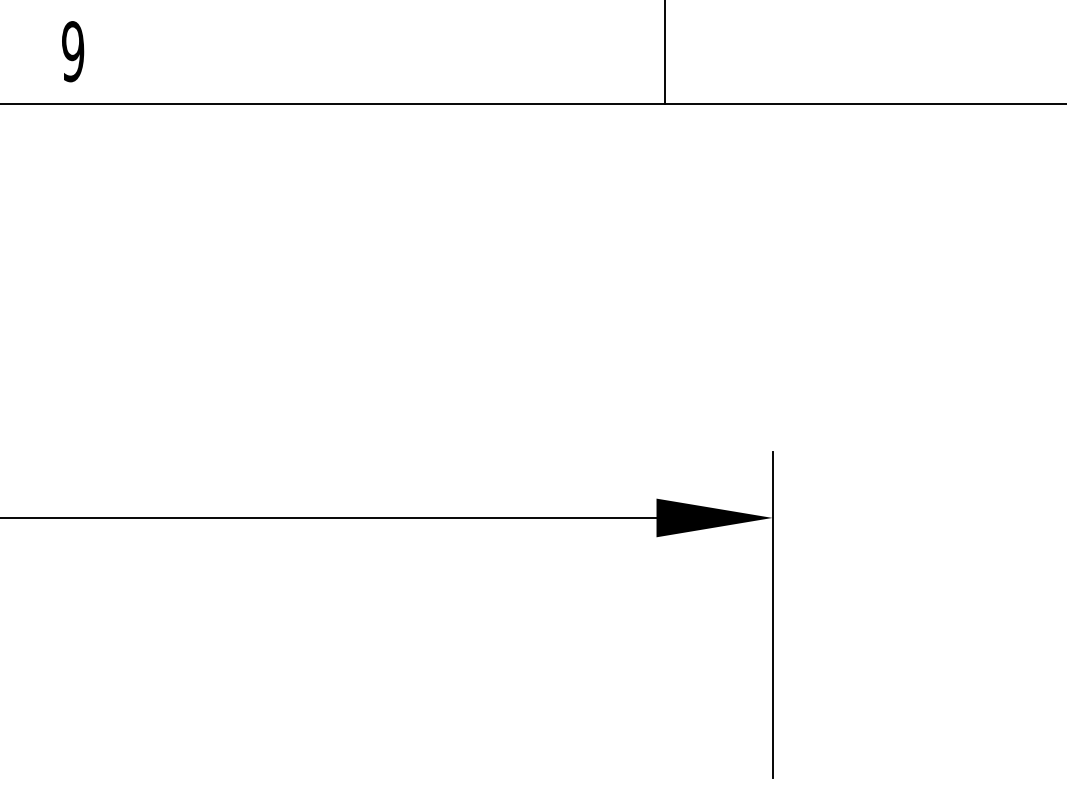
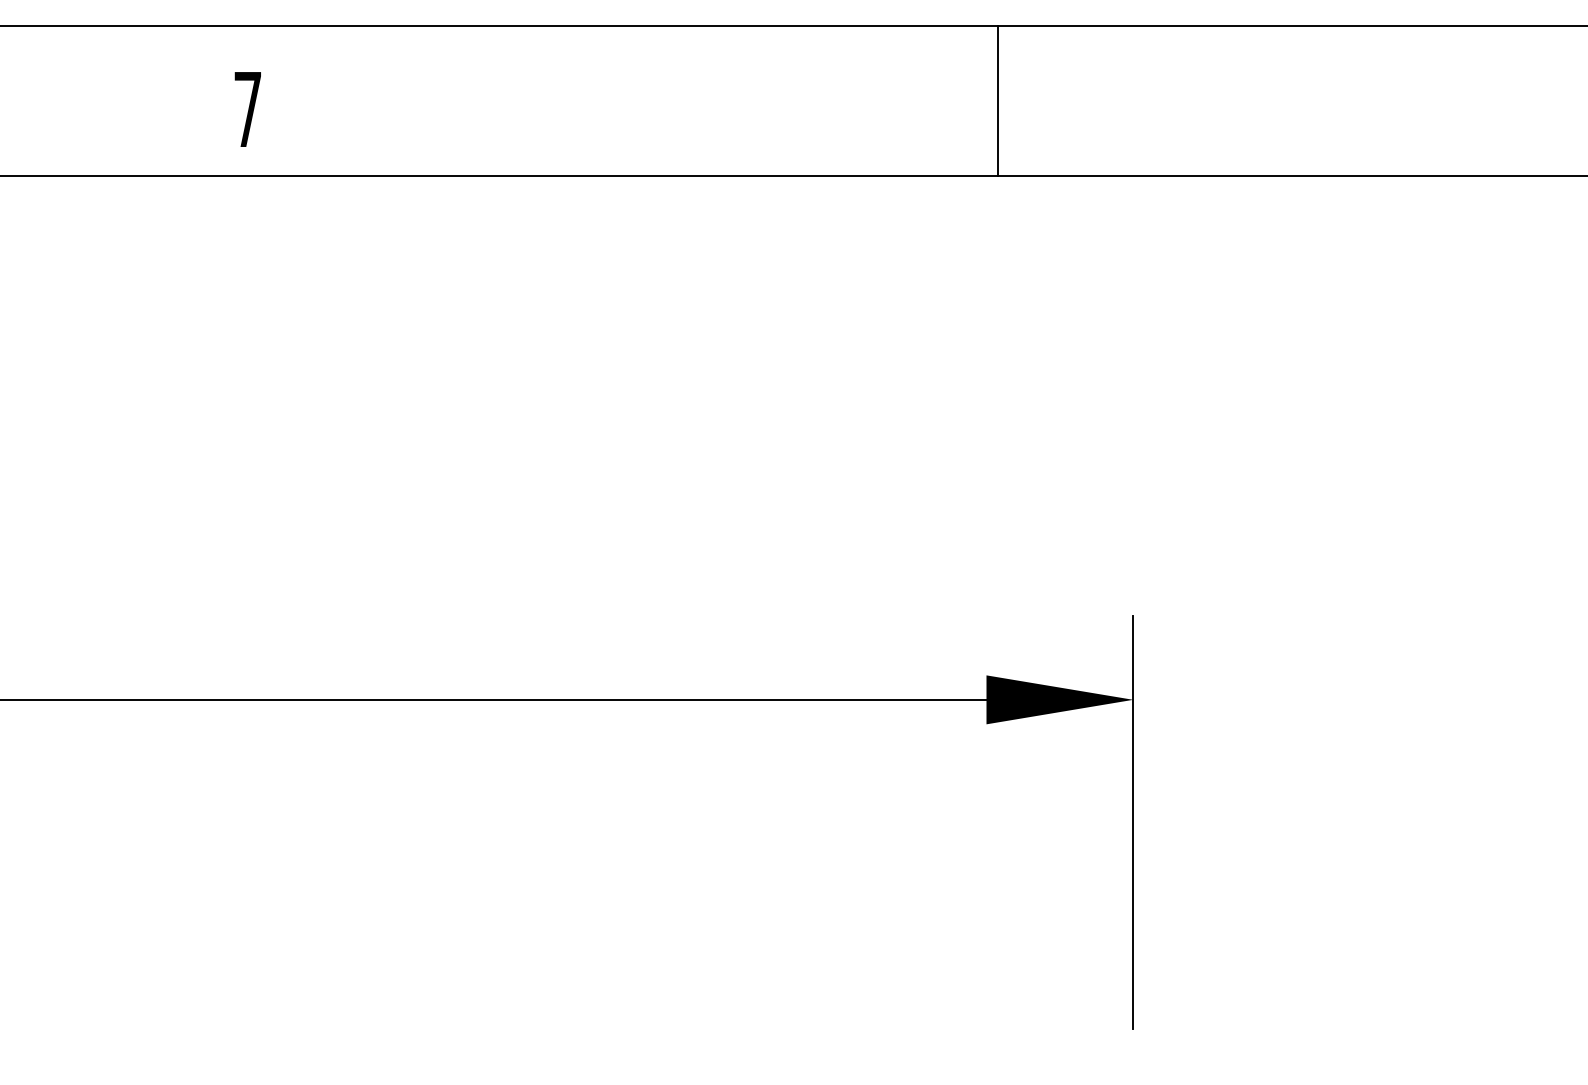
text: (72, 51) -> (247, 109), 9 -> 7

